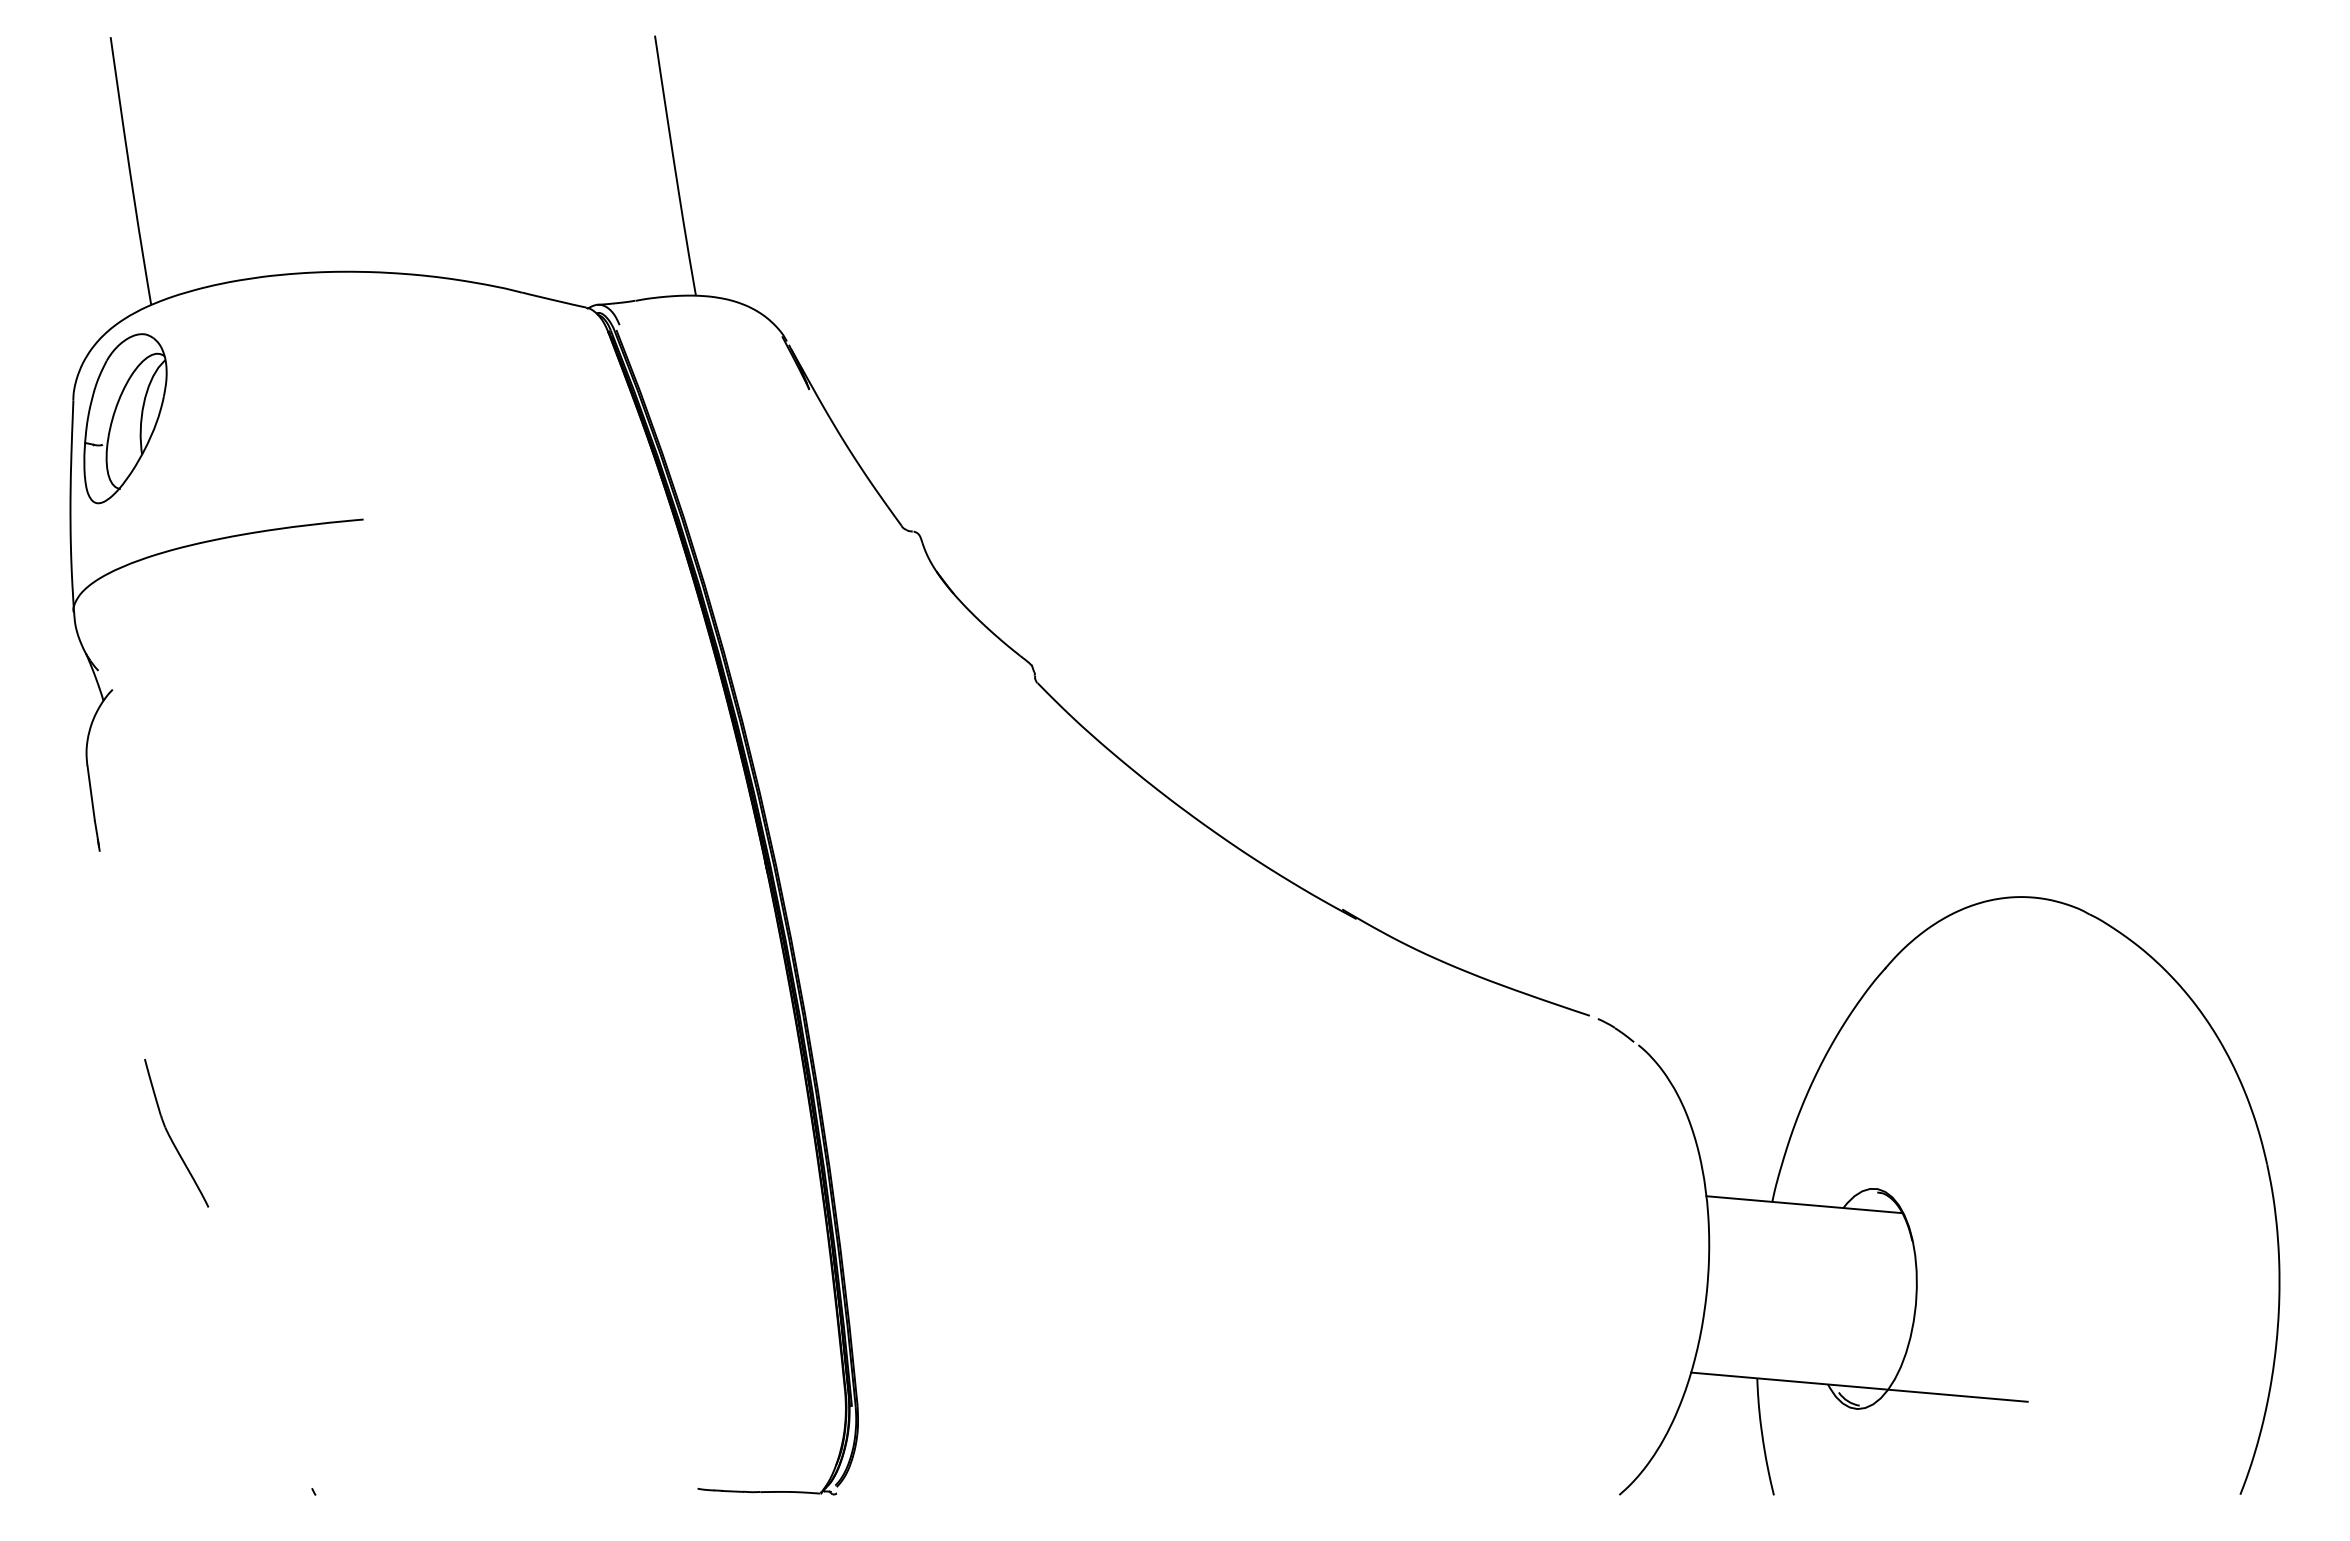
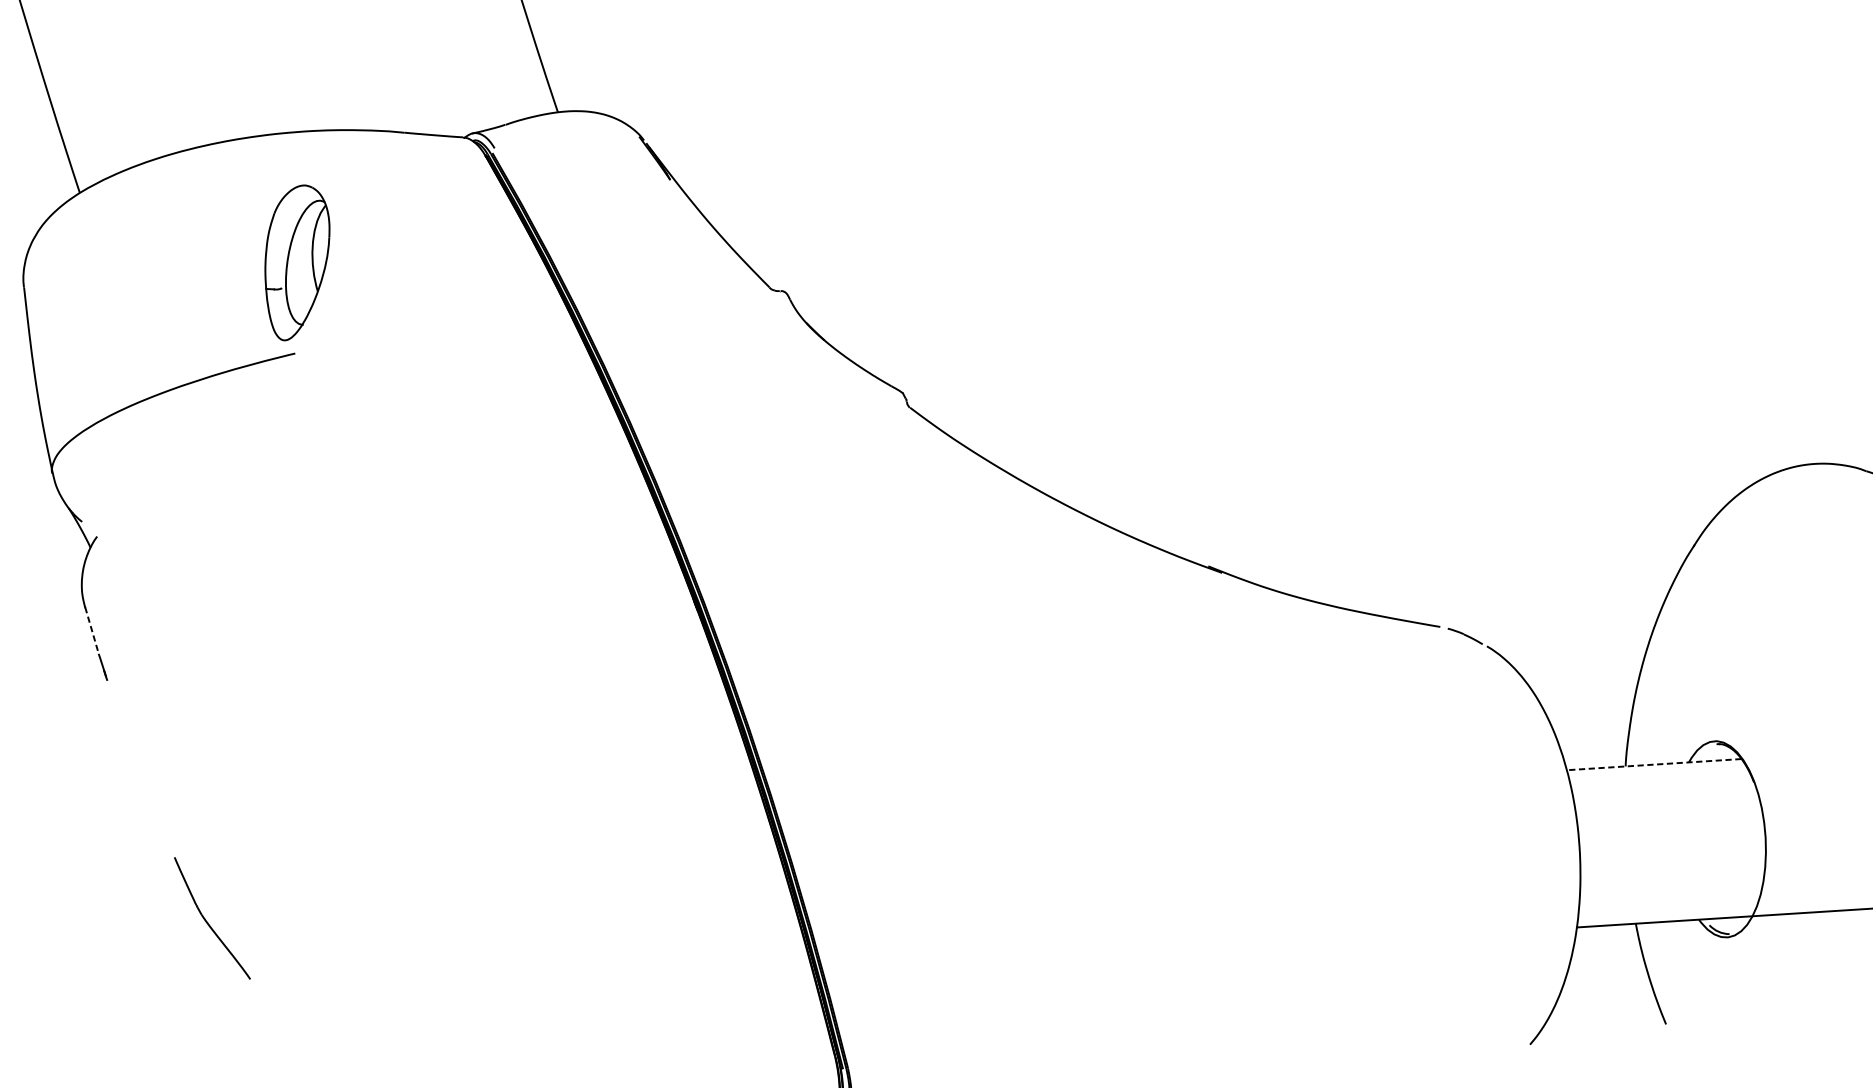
part: (125, 418) -> (298, 262), moved
line: (91, 793) -> (92, 630), solid -> dashed
line: (1803, 1204) -> (1653, 764), solid -> dashed

